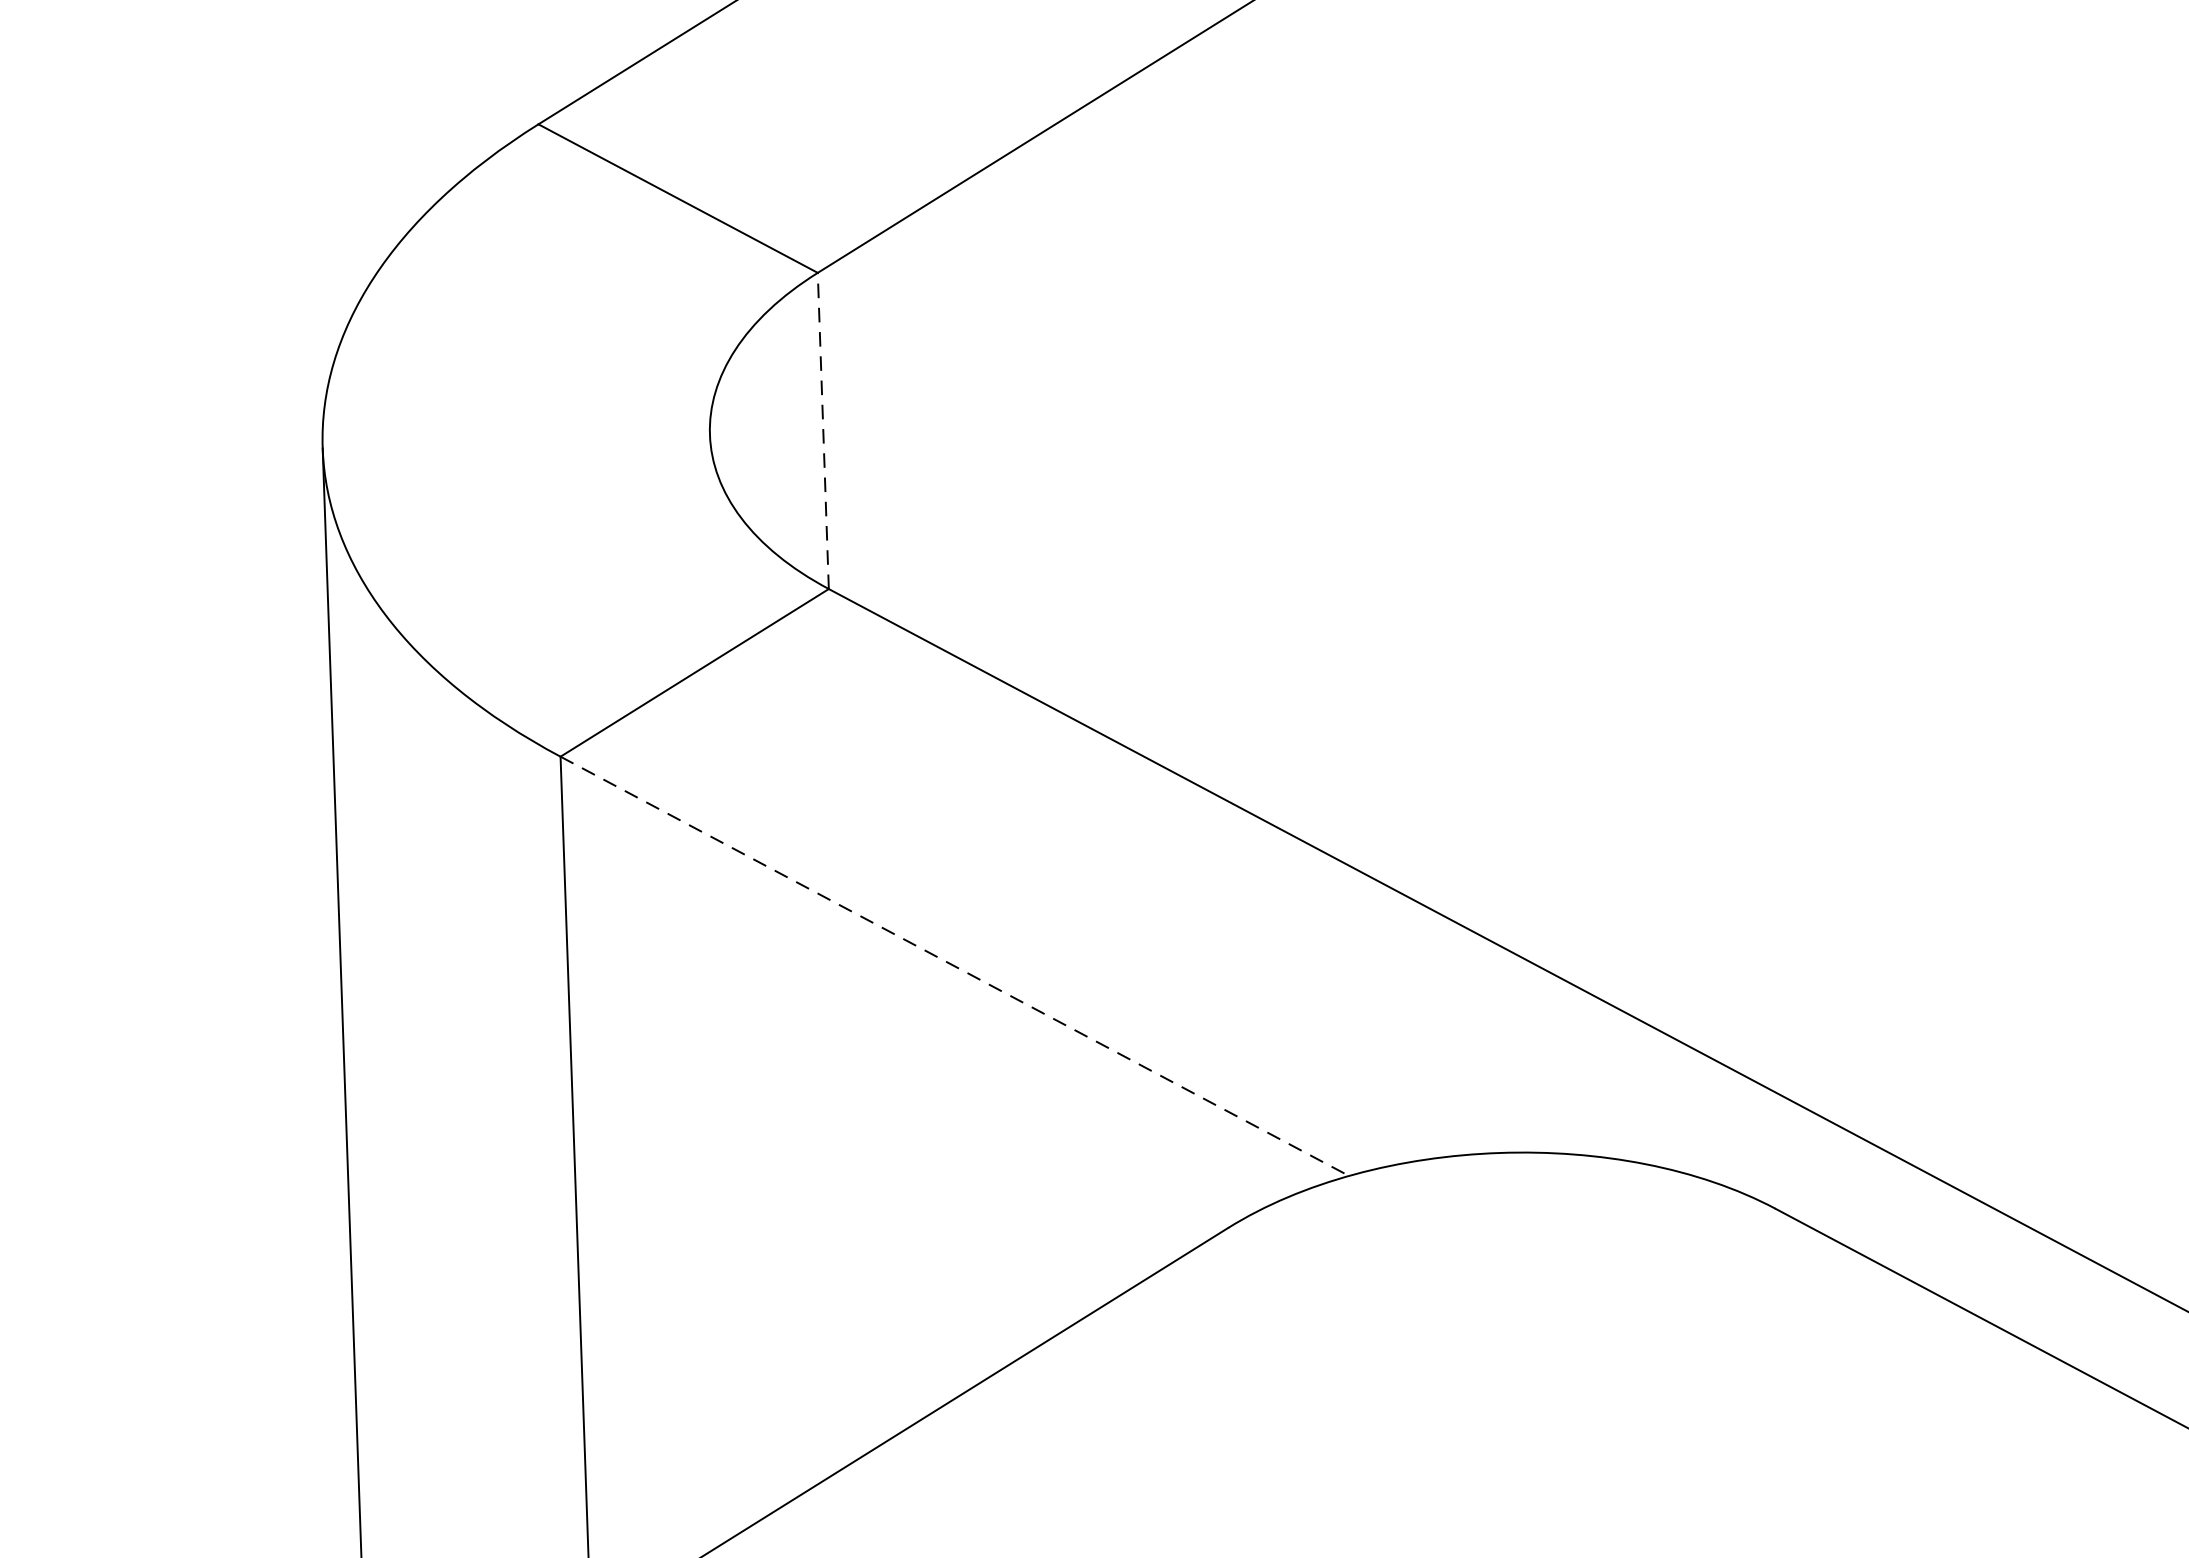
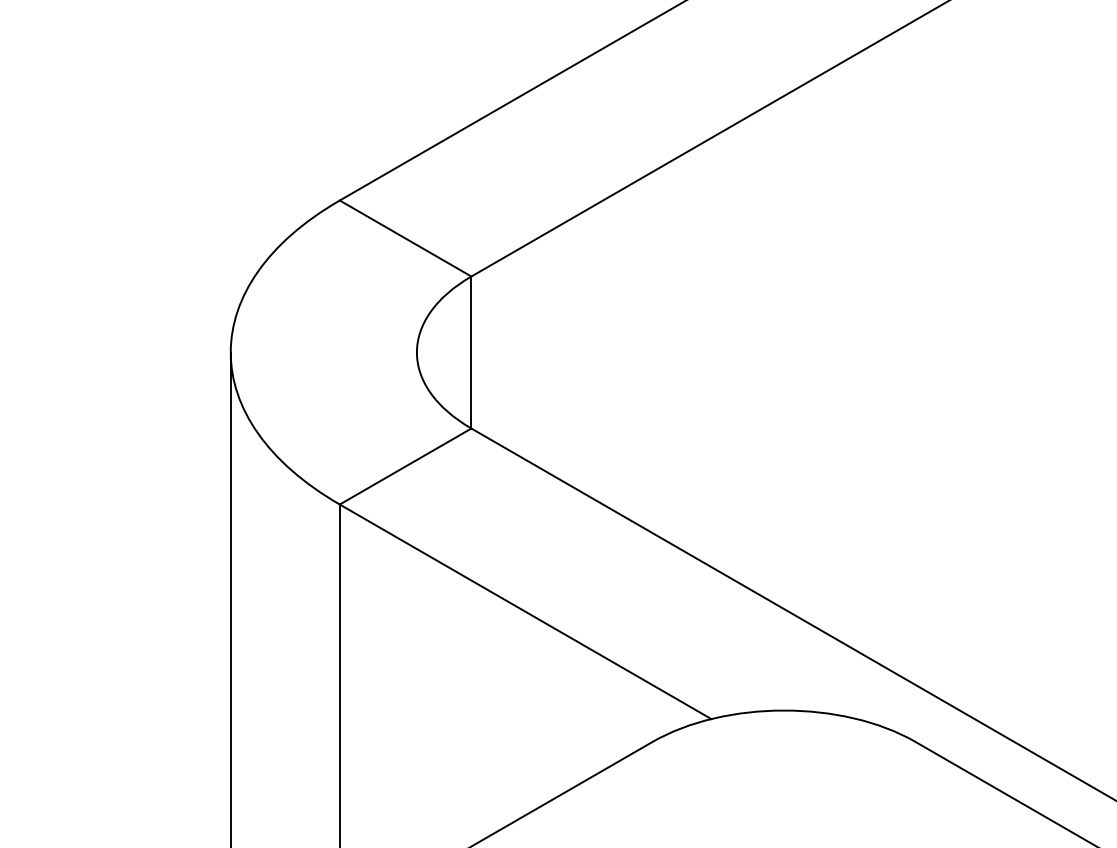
line: (823, 430) -> (471, 352), dashed -> solid
line: (954, 965) -> (525, 611), dashed -> solid

